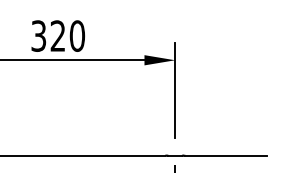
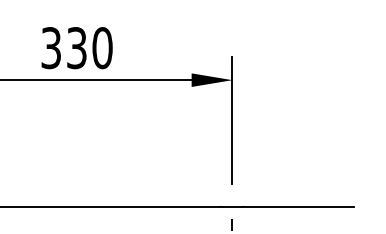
text: (57, 36) -> (76, 48), 320 -> 330

